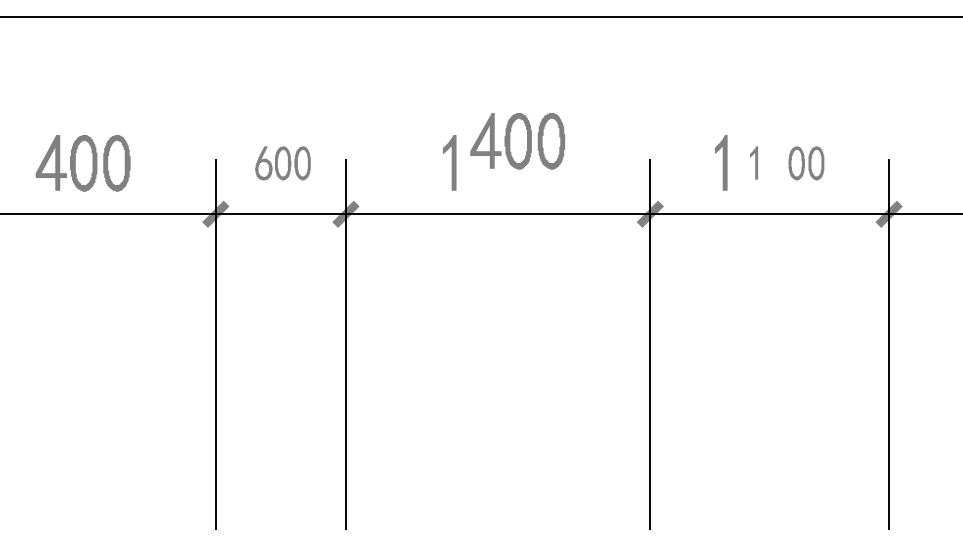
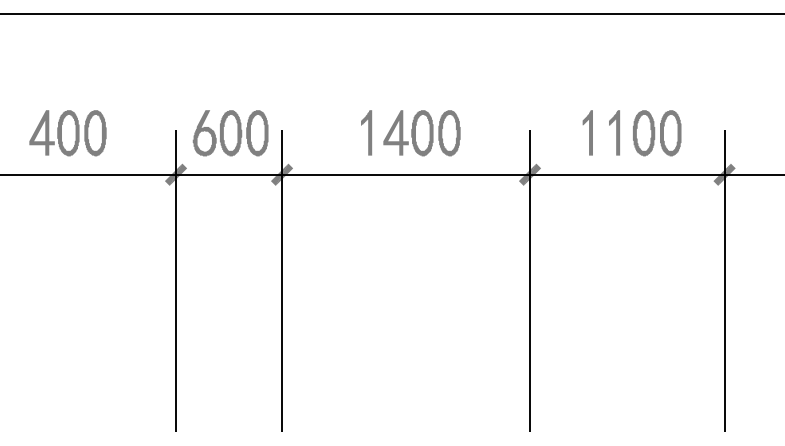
part: (517, 141) -> (421, 133), moved
part: (753, 162) -> (614, 132), size x1.67
part: (282, 163) -> (230, 133), size x1.67
part: (806, 163) -> (657, 133), size x1.67

